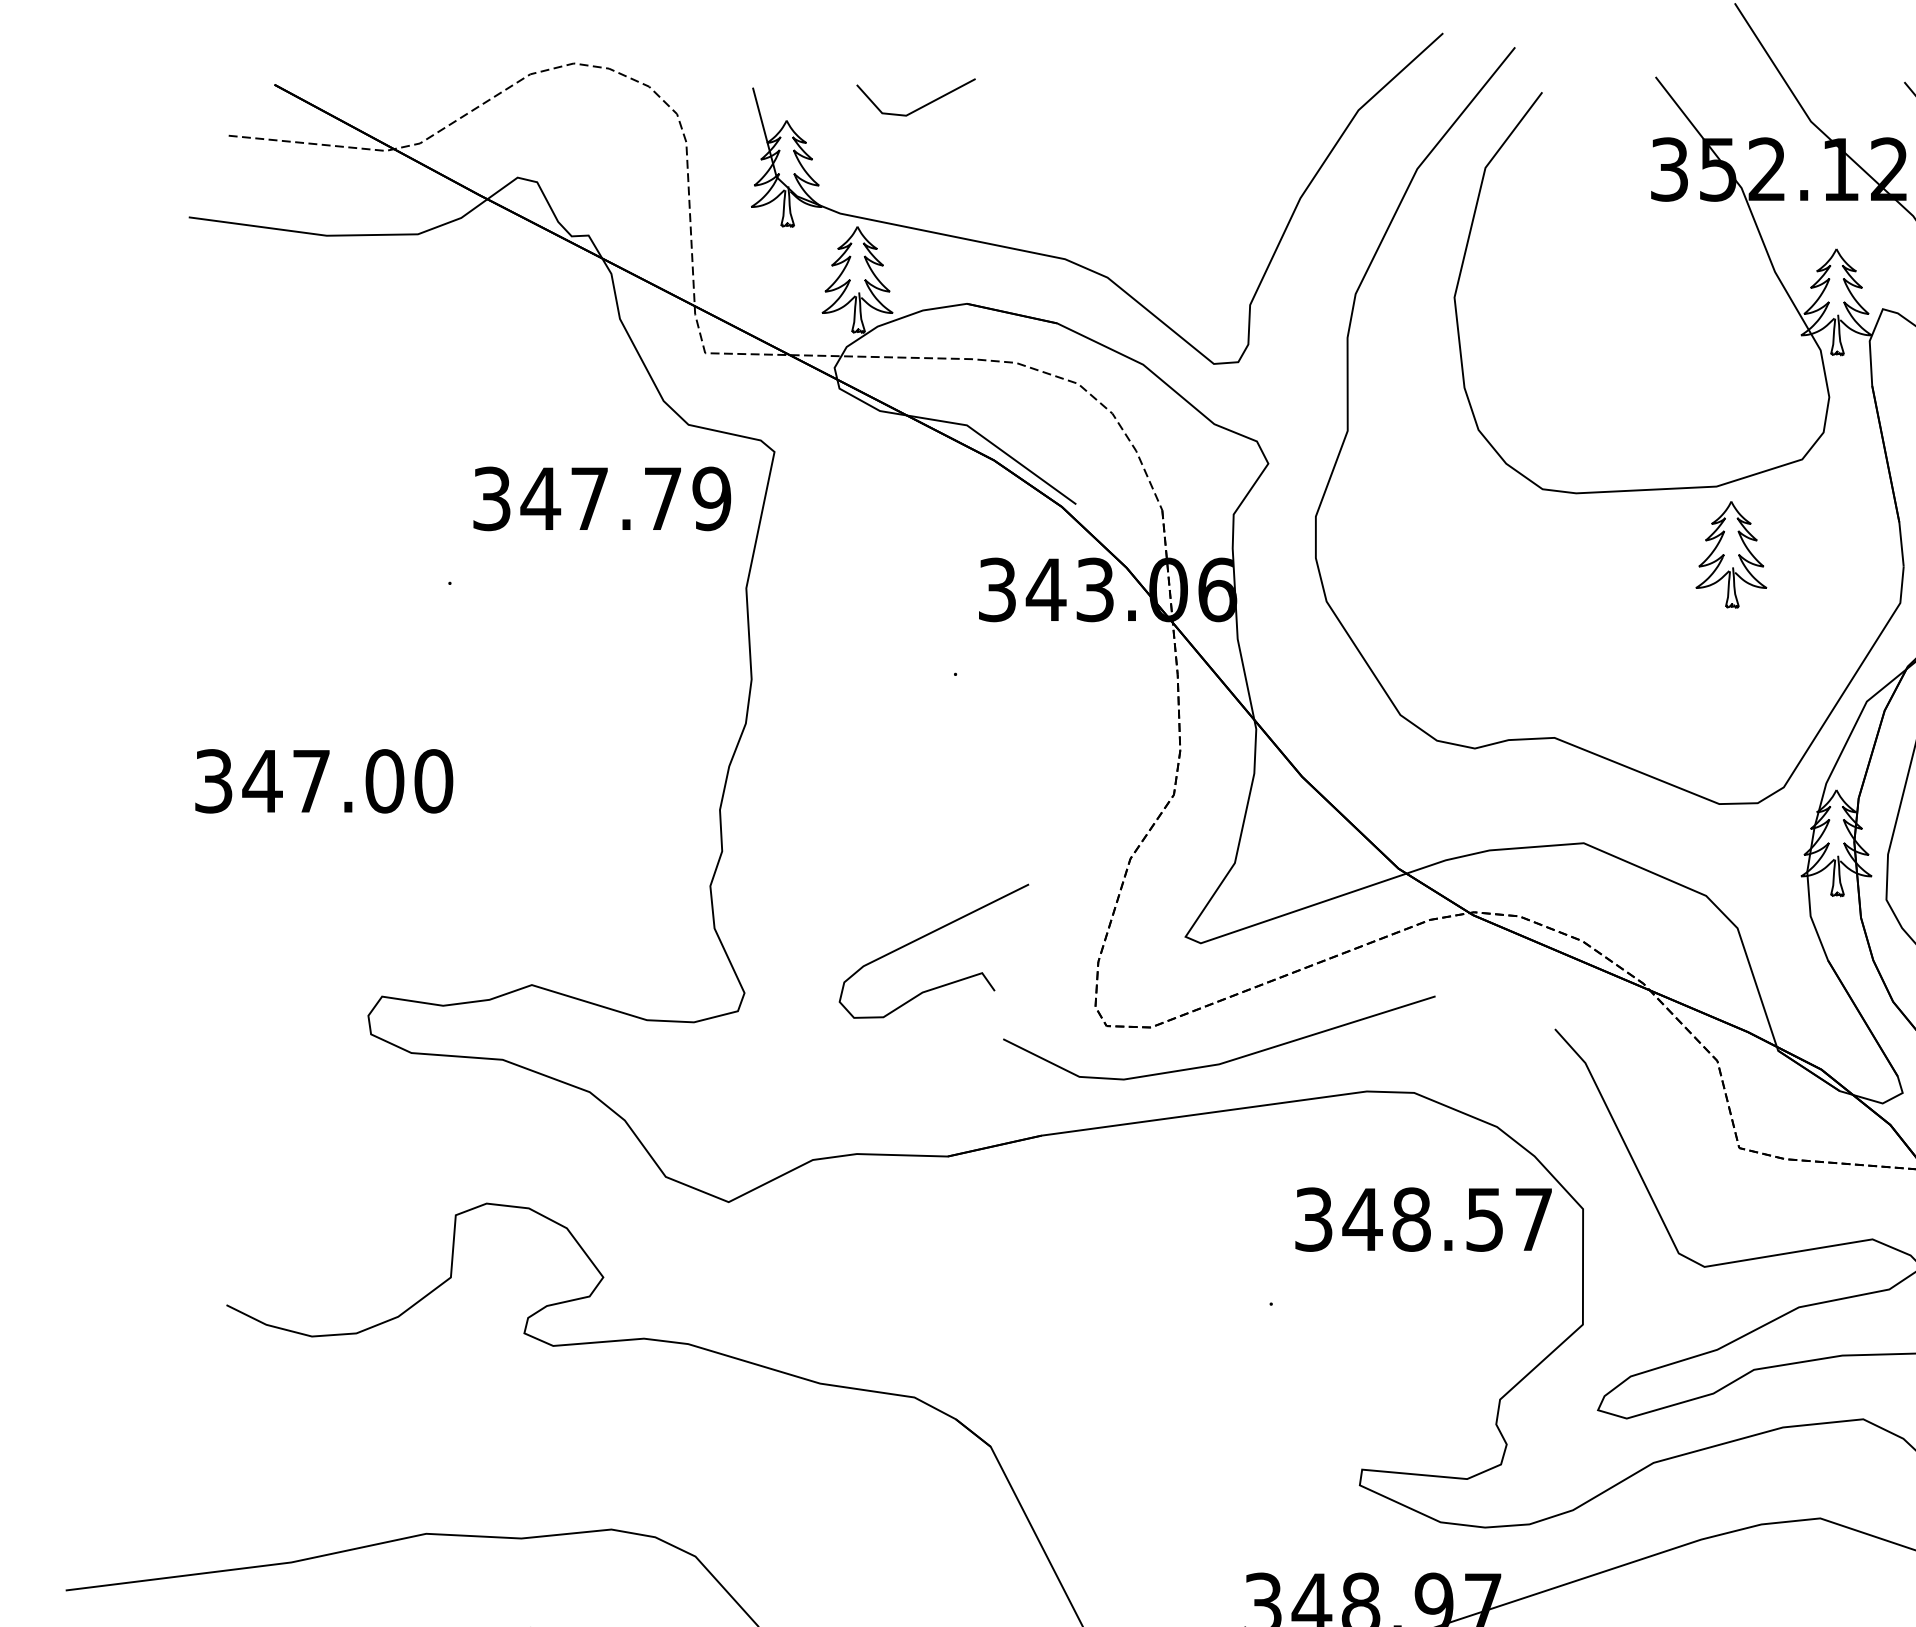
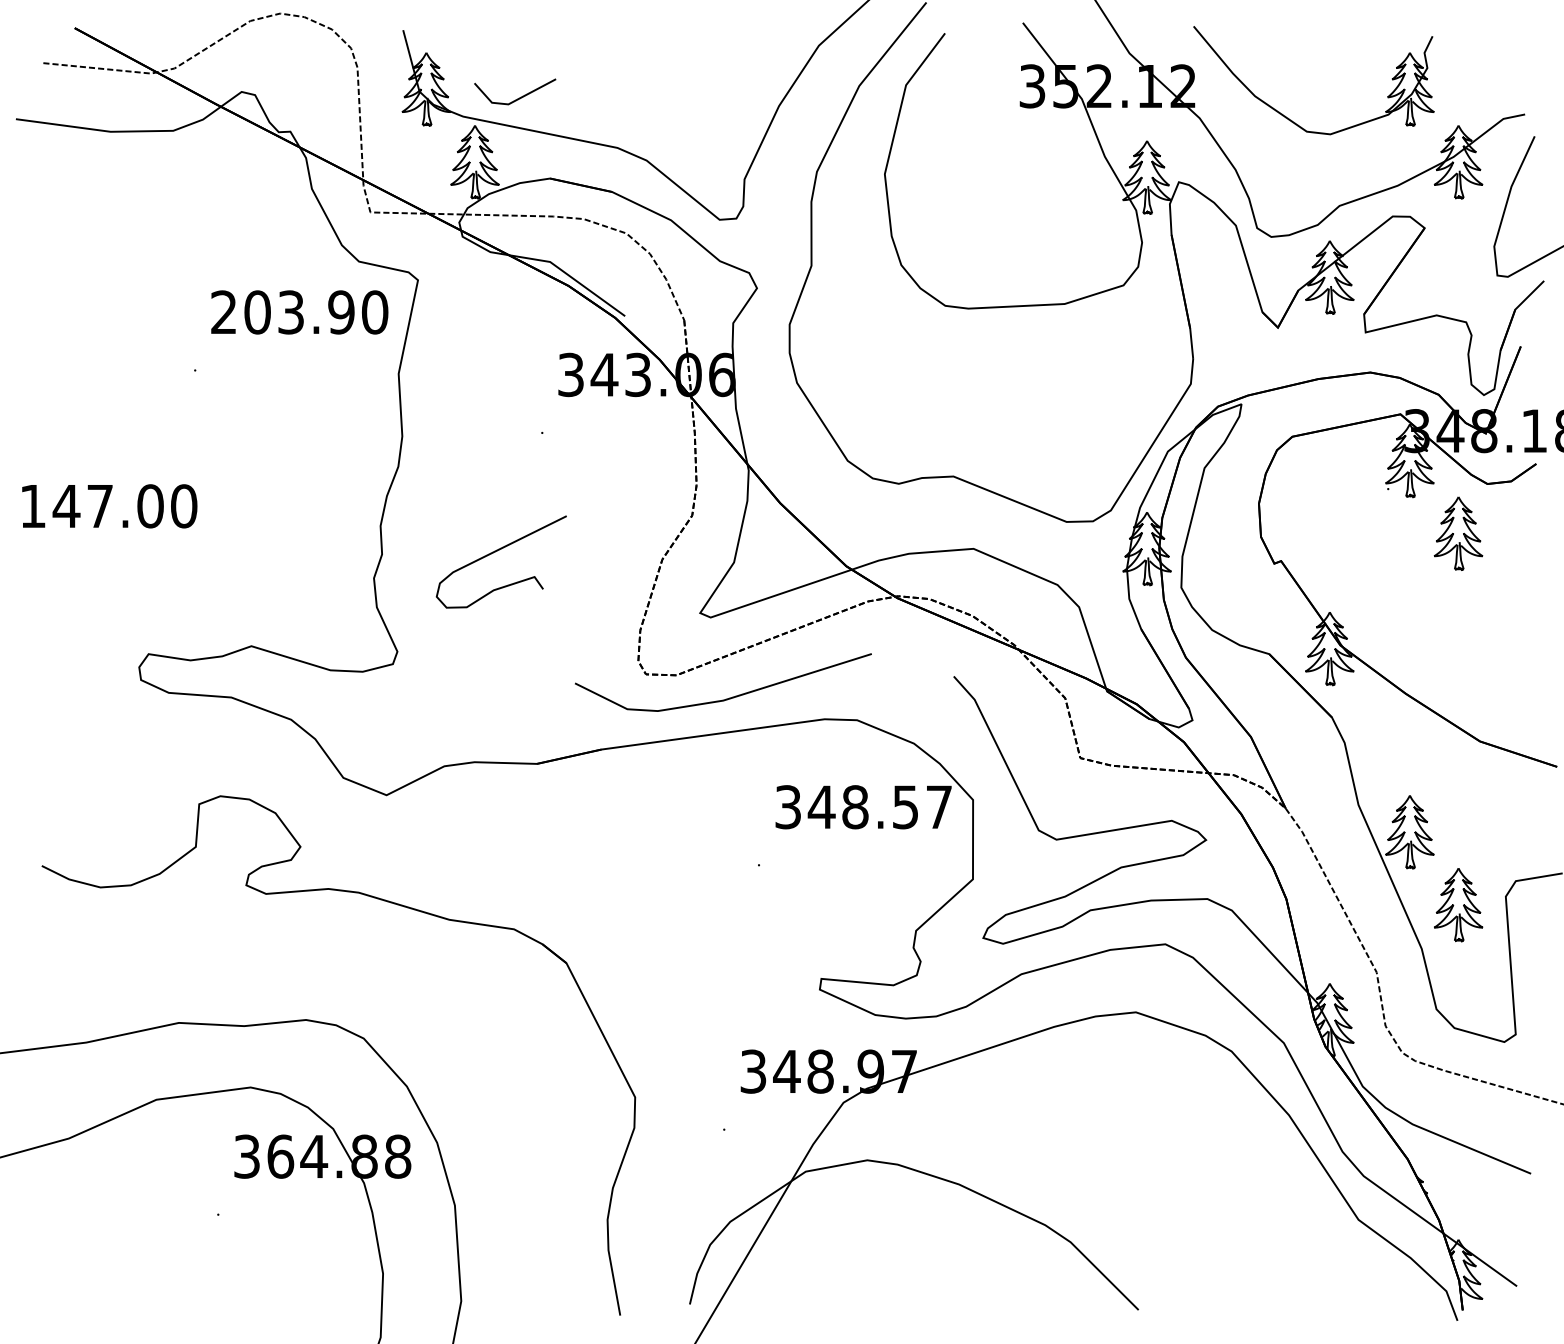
line: (922, 105) -> (519, 97), moved
text: (601, 498) -> (299, 312), 347.79 -> 203.90
part: (1730, 555) -> (1074, 351), removed
text: (212, 781) -> (32, 506), 347.00 -> 147.00
curve: (925, 937) -> (495, 552), moved

